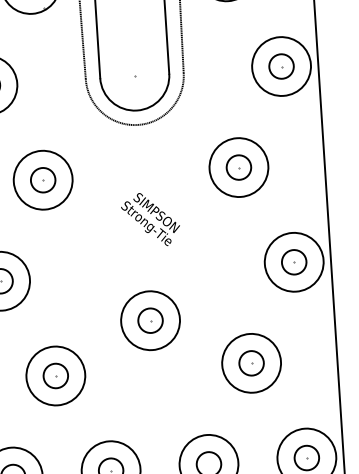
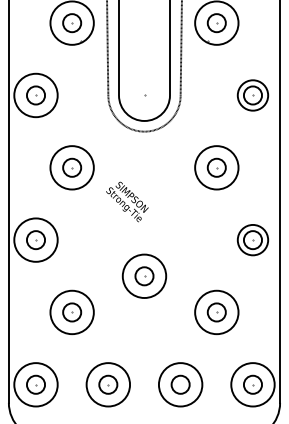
circle: (280, 66) -> (252, 95), size x0.7
text: (150, 219) -> (127, 201), moved
circle: (293, 261) -> (252, 239), size x0.7

